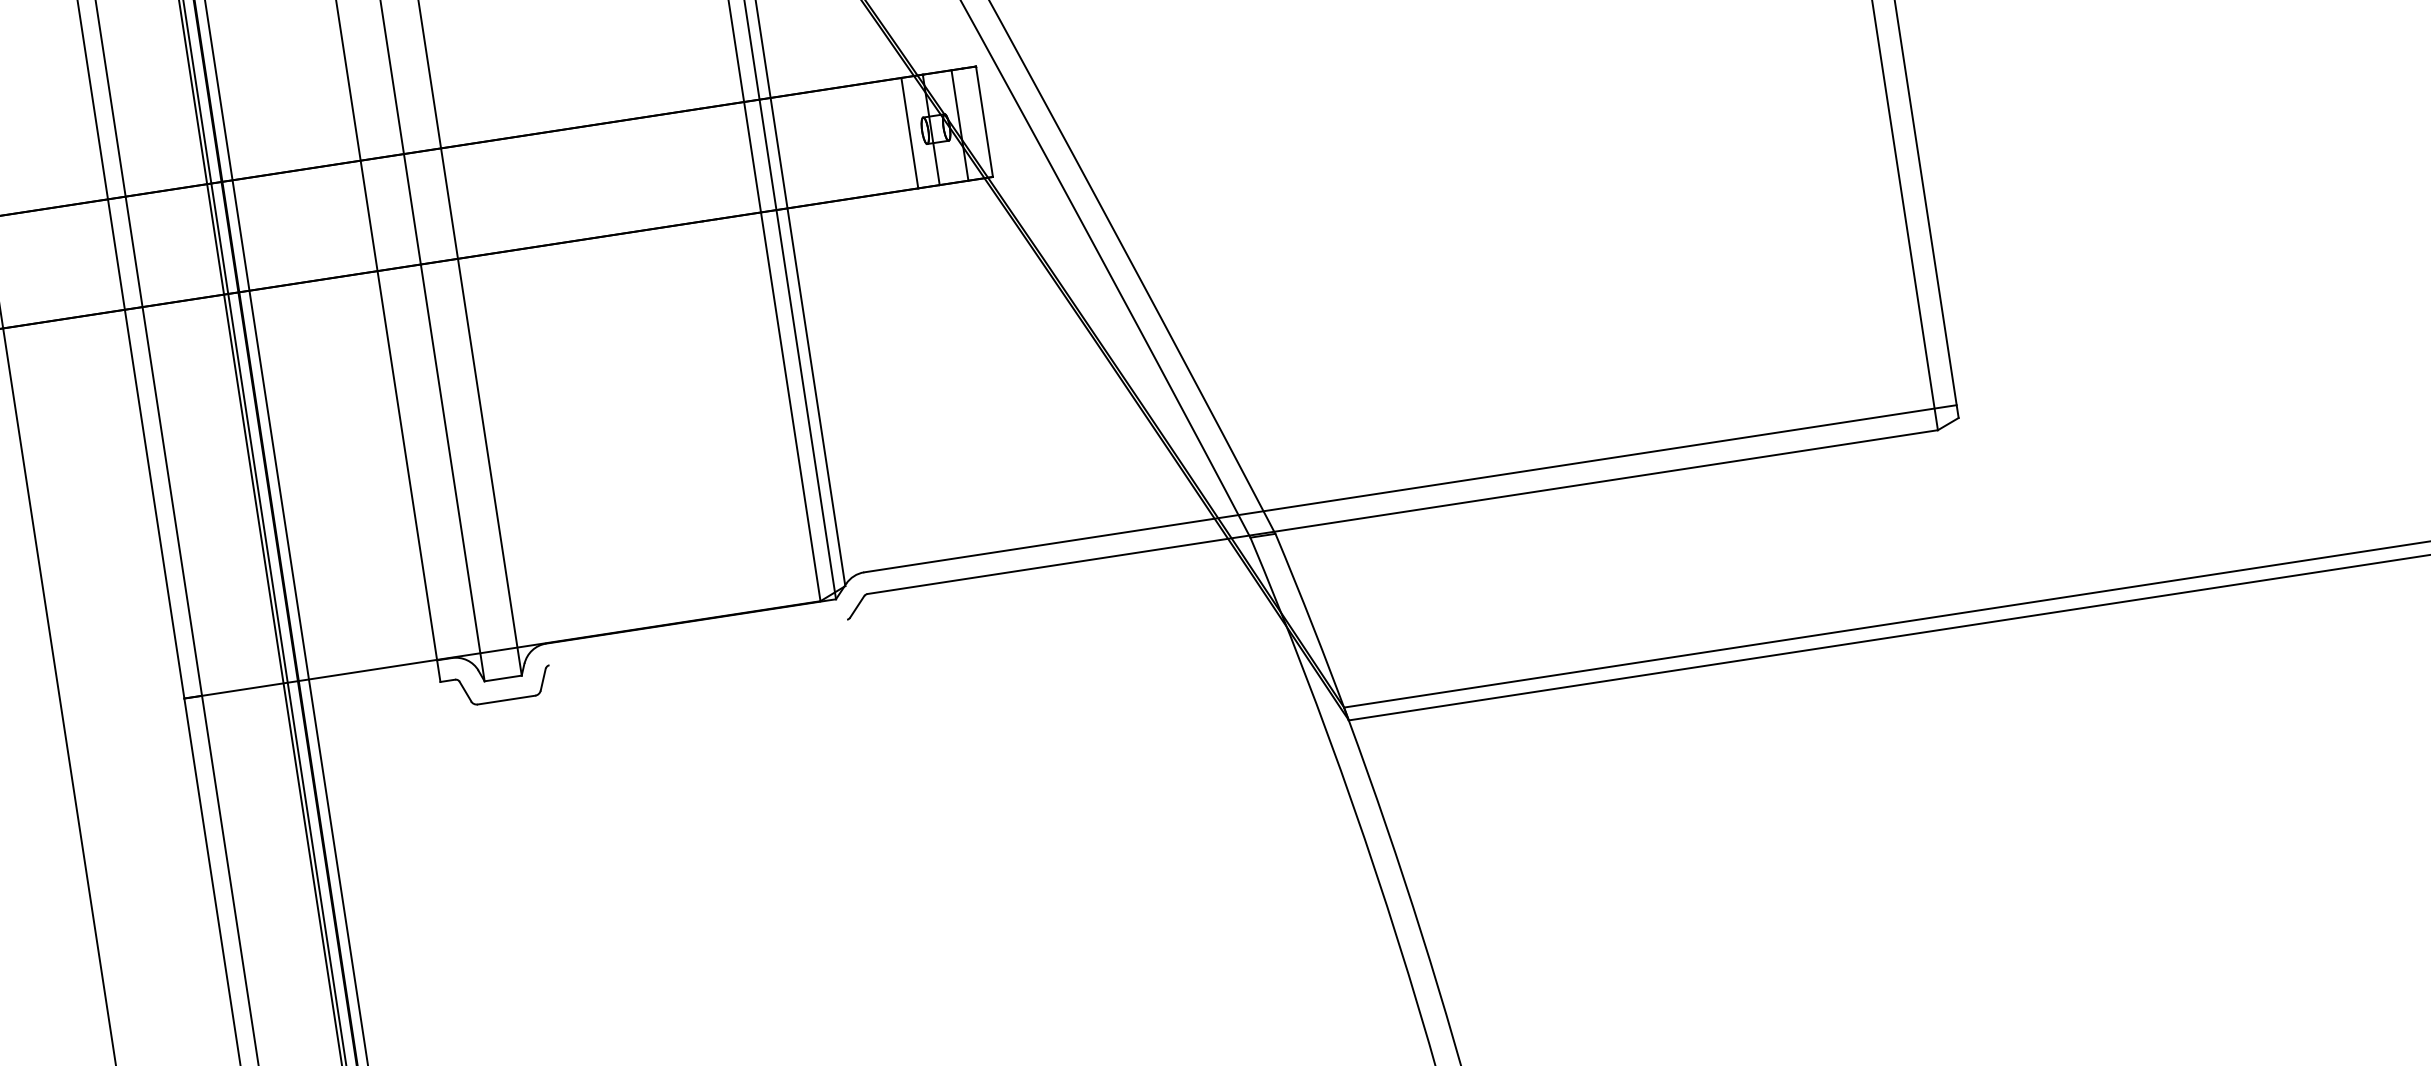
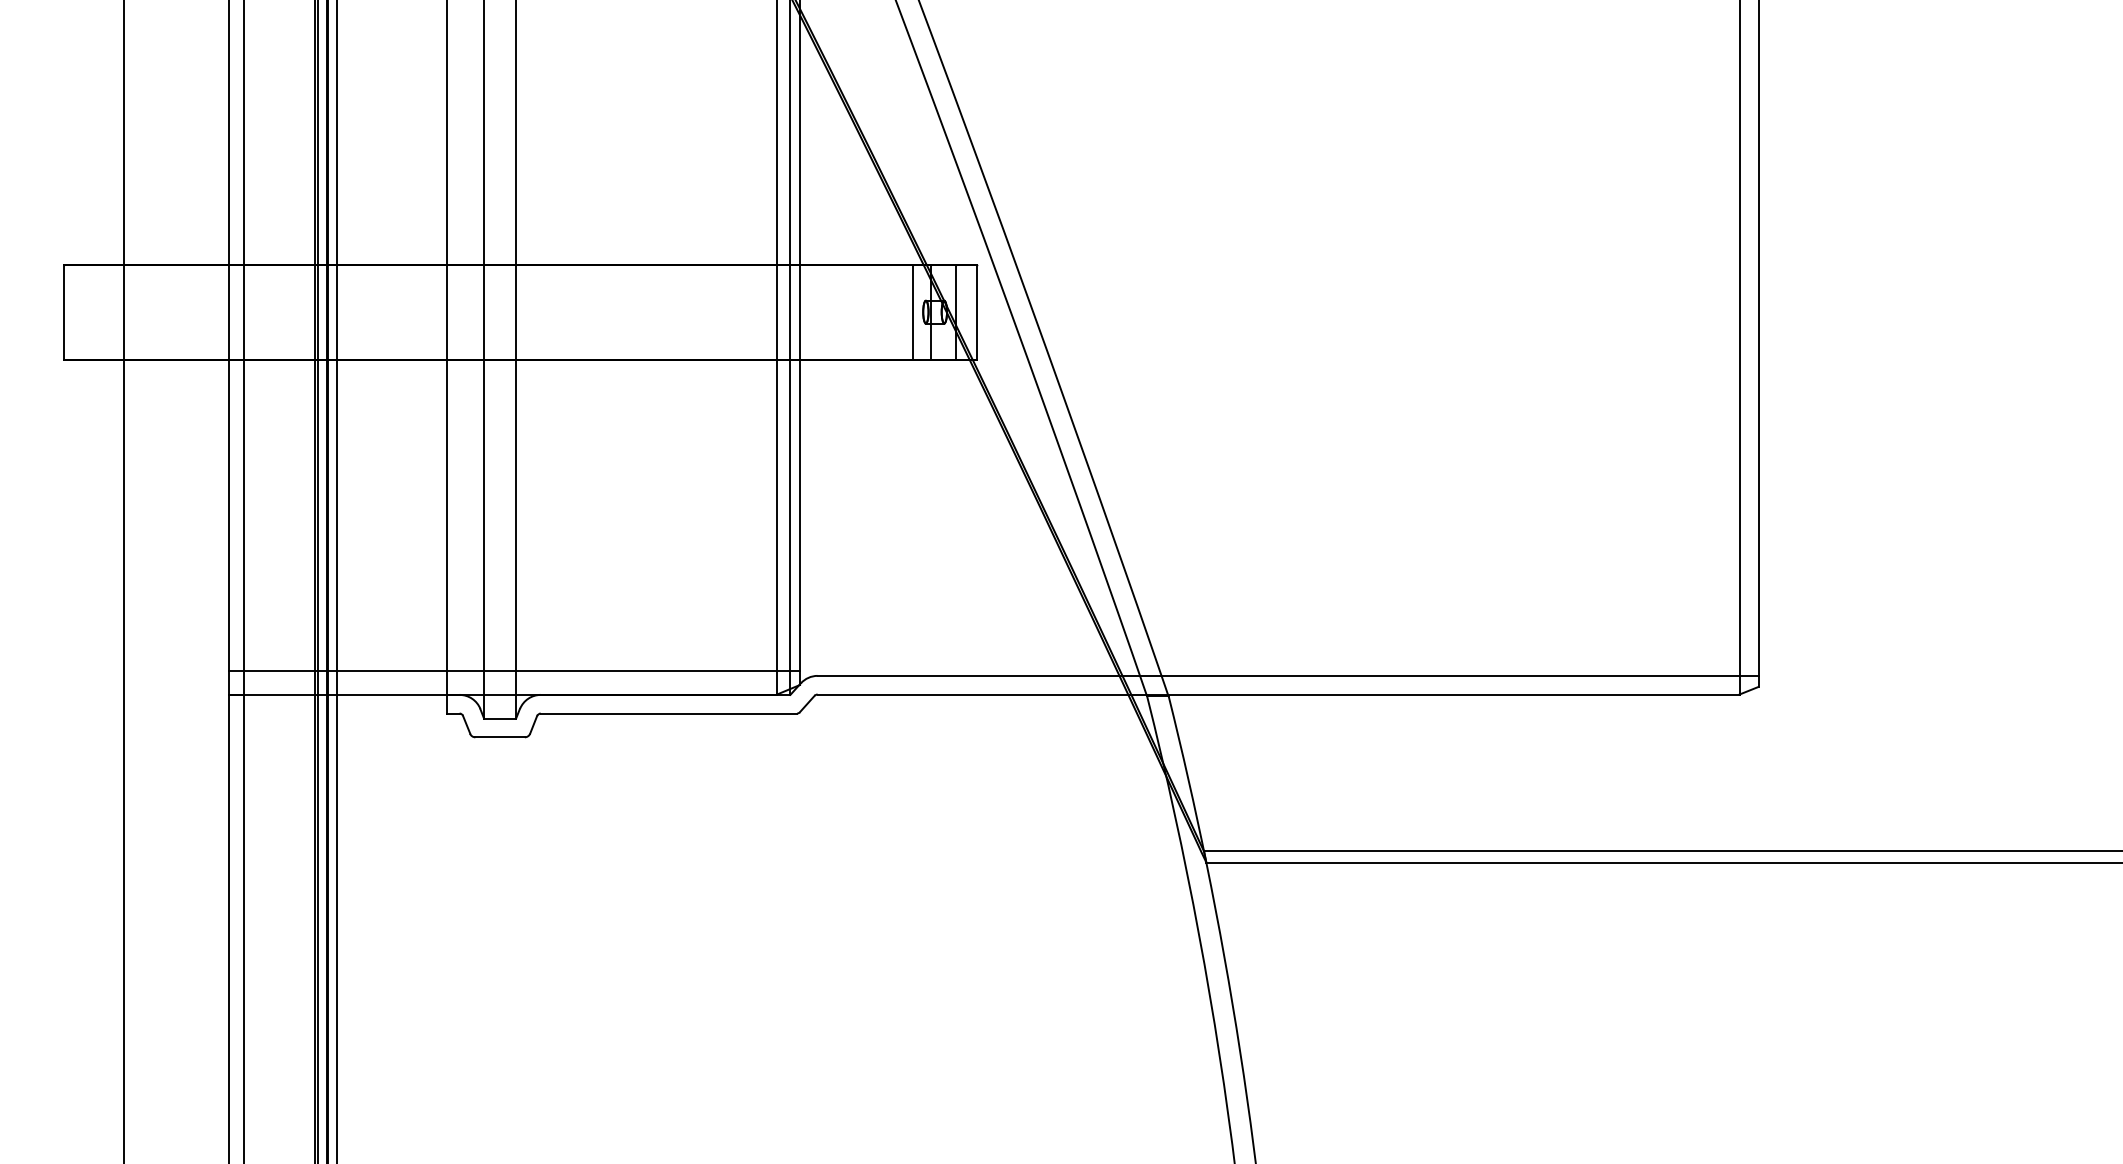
line: (511, 621) -> (514, 671), added
line: (697, 642) -> (668, 713), added

